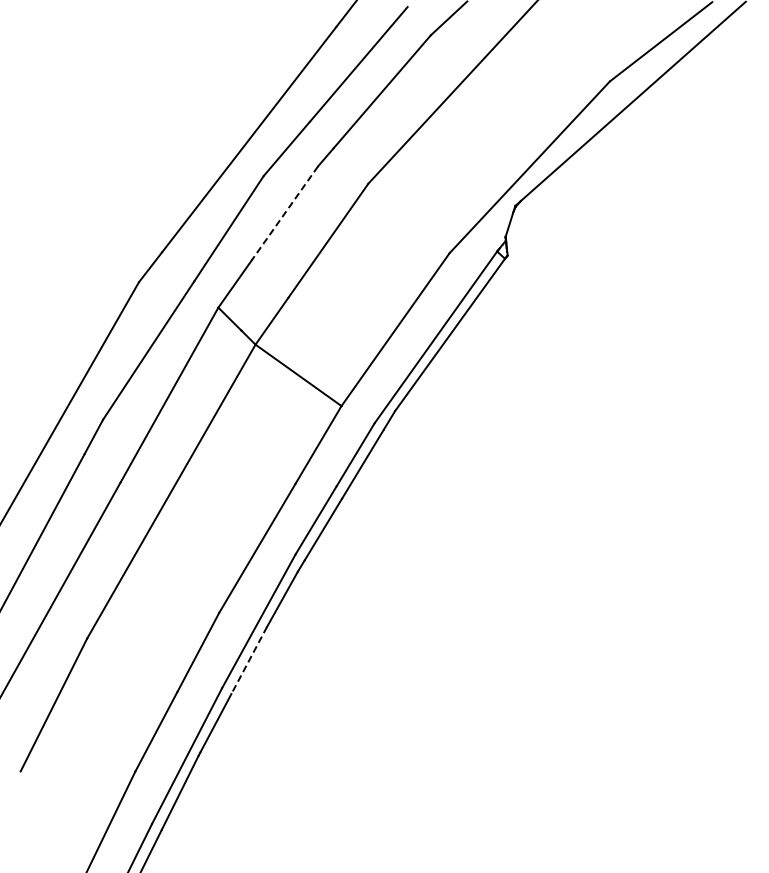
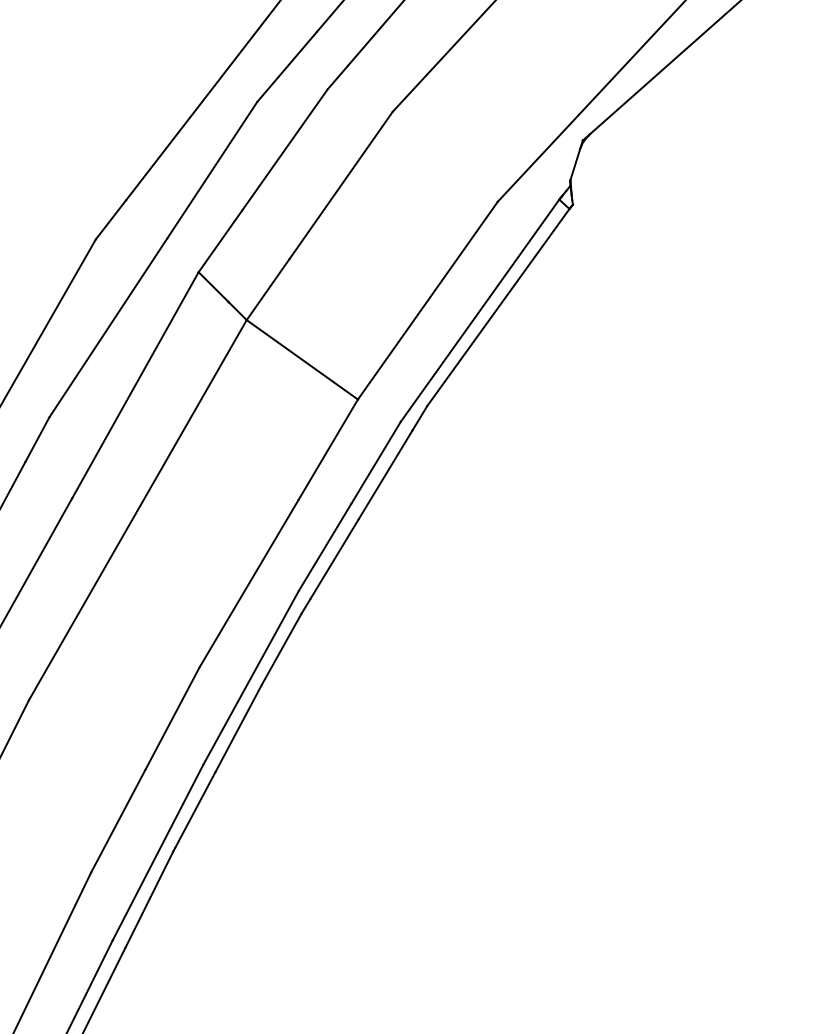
line: (284, 213) -> (284, 150), dashed -> solid
line: (249, 660) -> (238, 728), dashed -> solid

